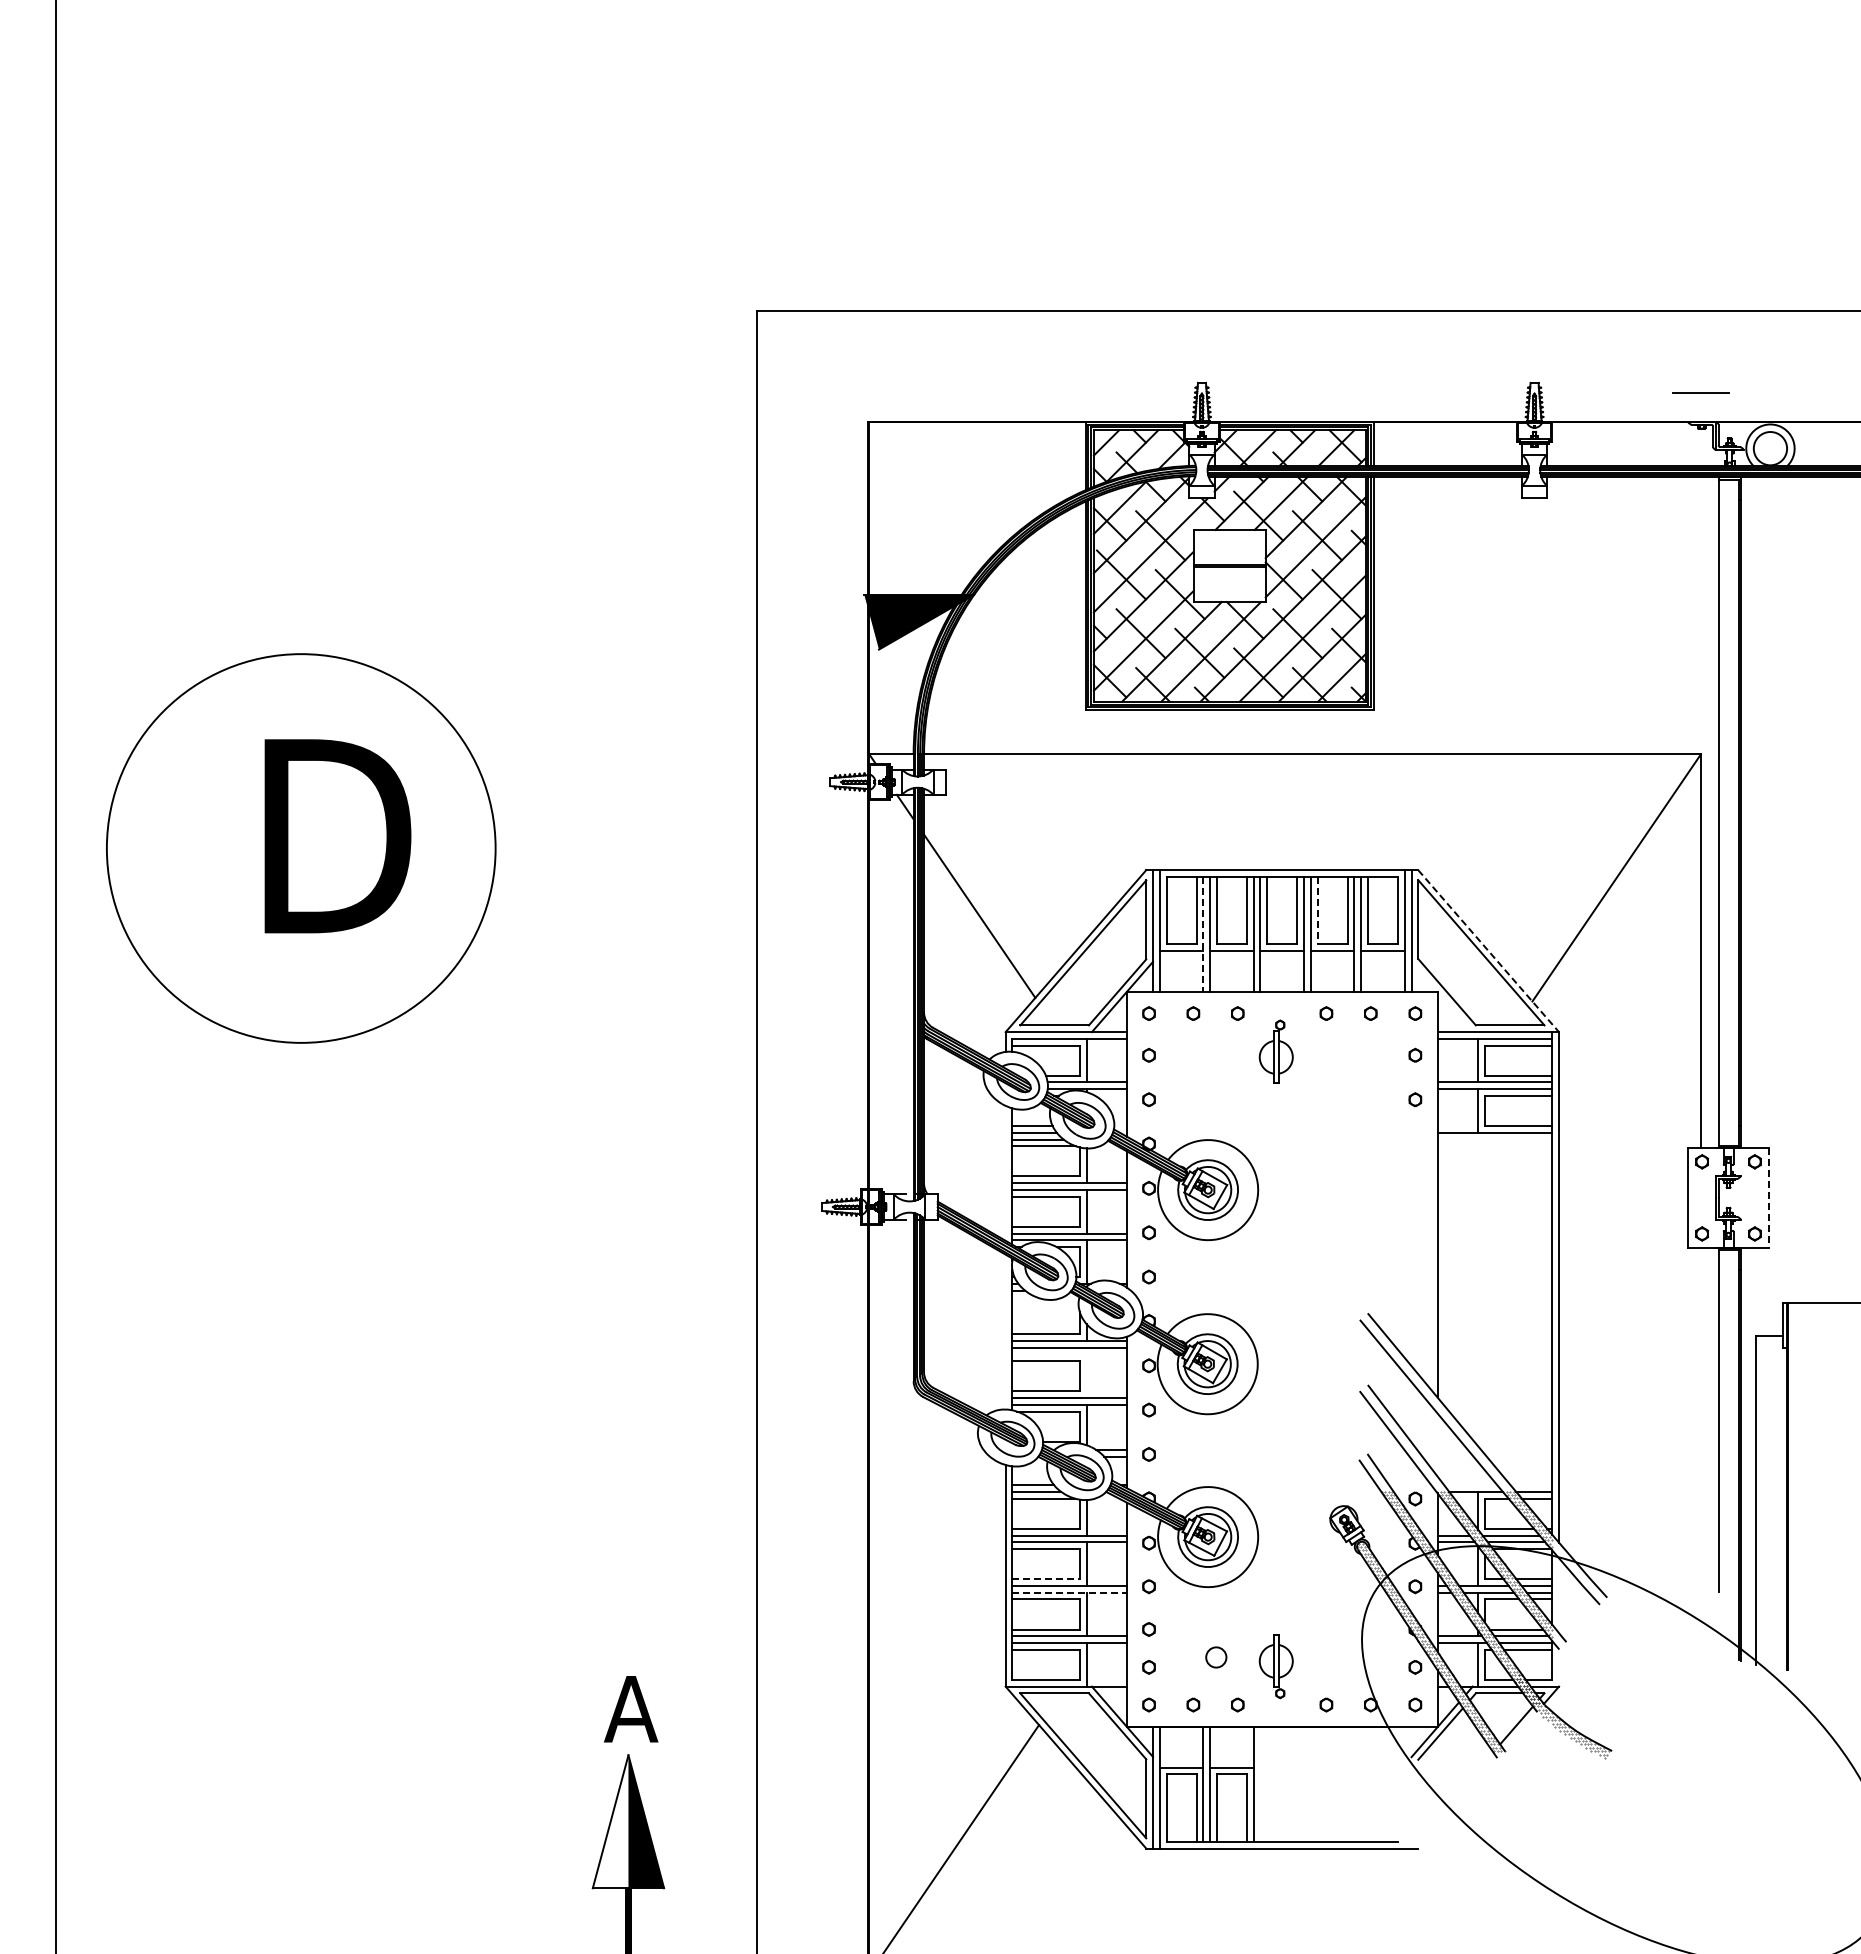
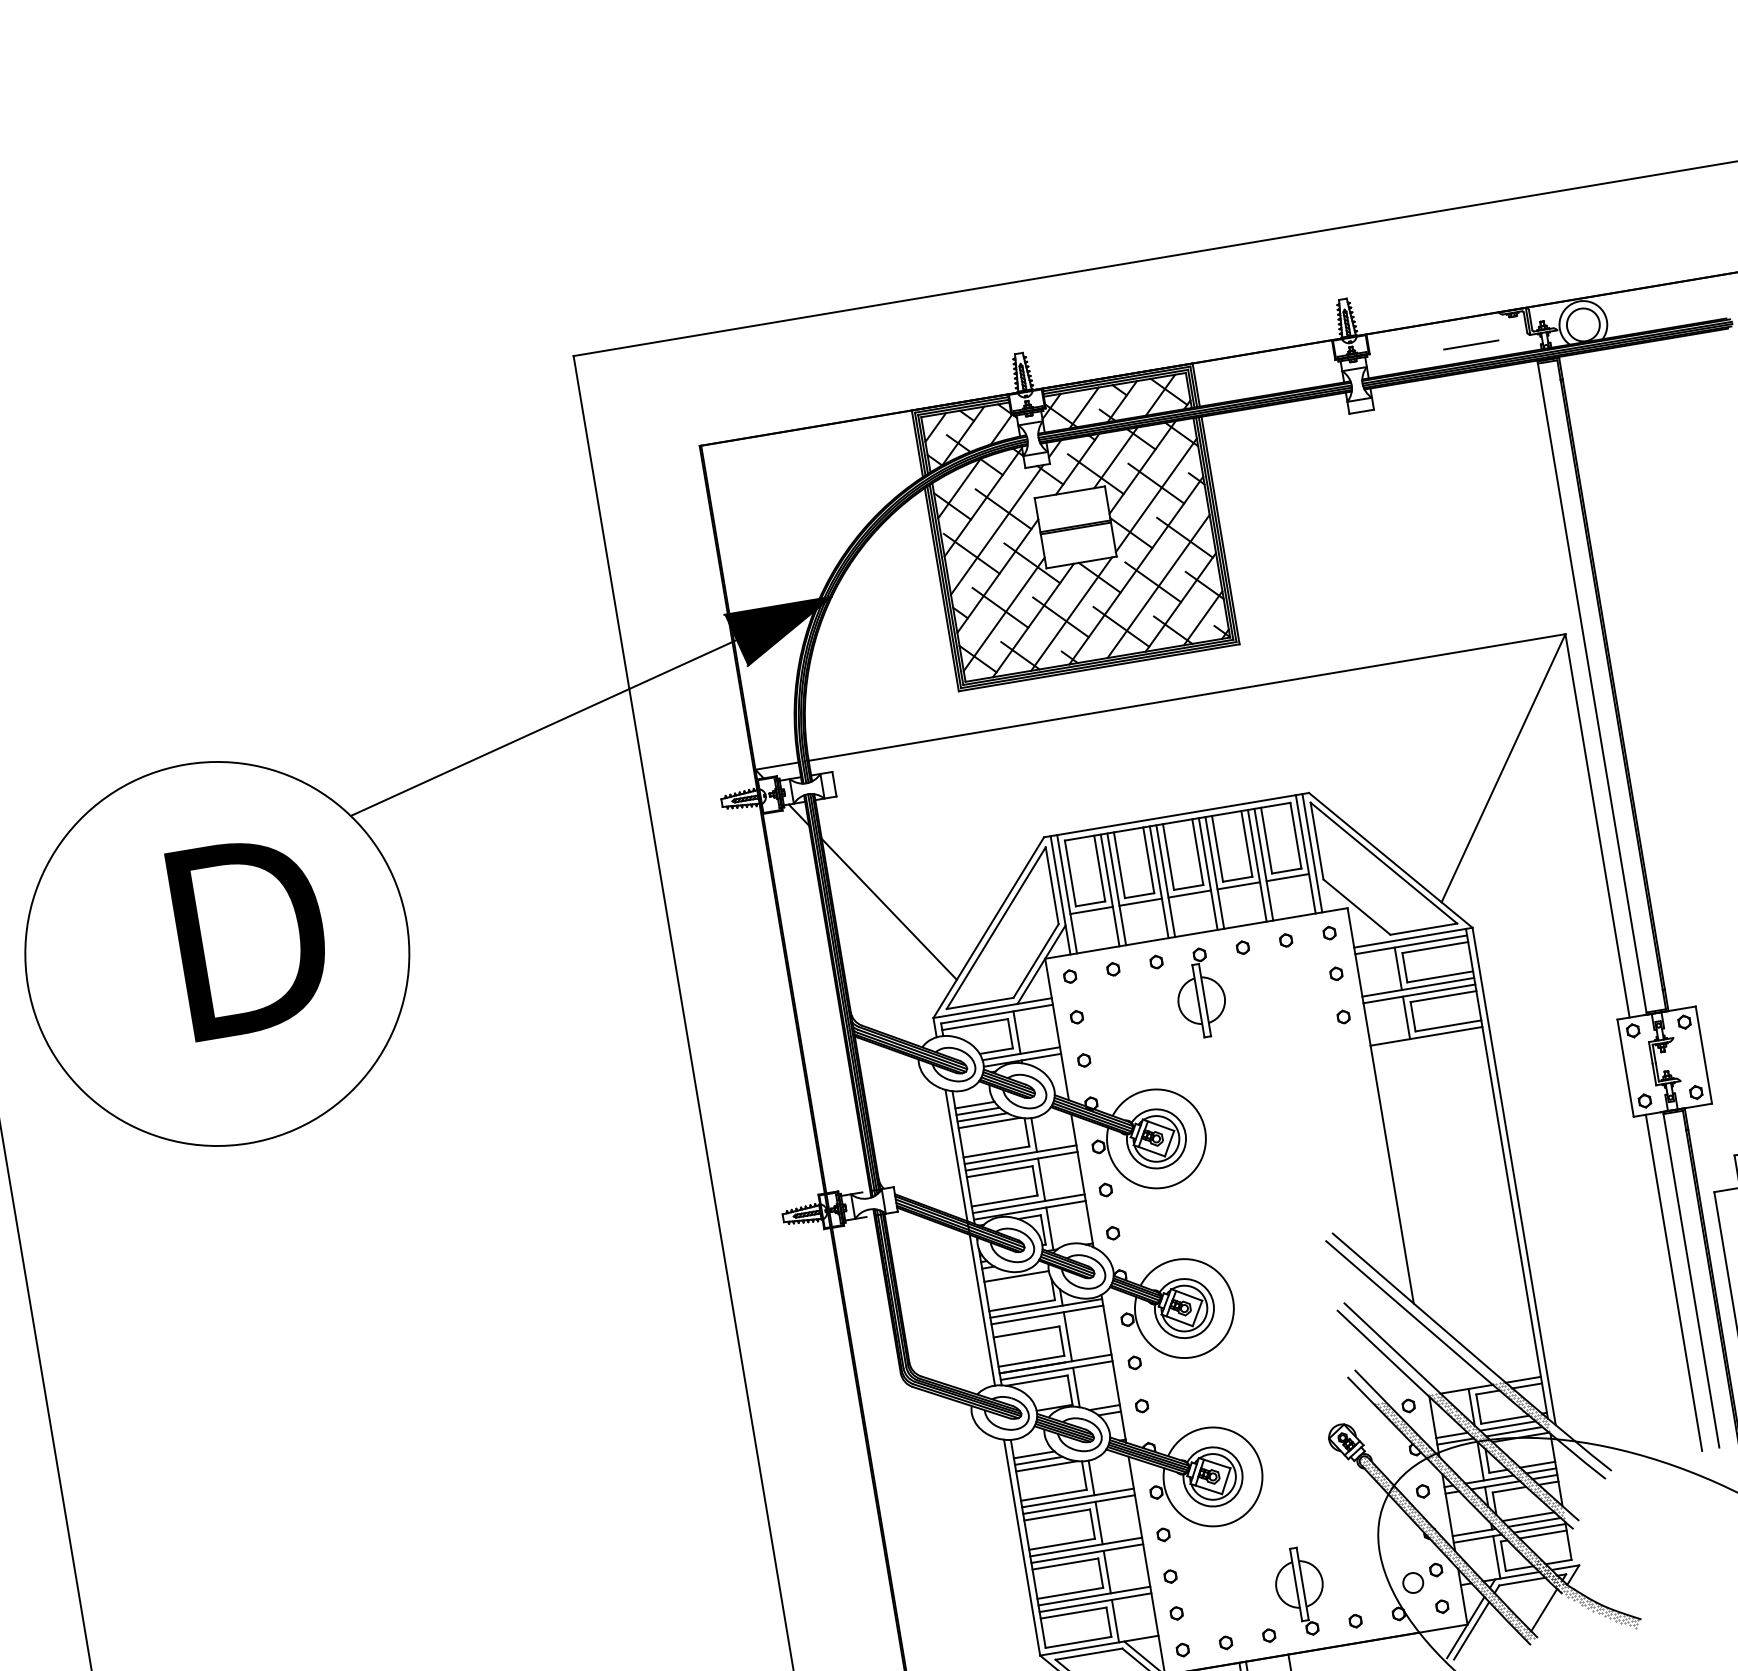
line: (1700, 392) -> (1470, 344), moved
line: (664, 677) -> (543, 728), added
line: (1317, 910) -> (1217, 848), dashed -> solid
line: (1203, 934) -> (1110, 890), dashed -> solid
line: (1488, 951) -> (1390, 860), dashed -> solid
part: (1275, 1051) -> (1199, 992), size x1.43
line: (1768, 1197) -> (1703, 1054), dashed -> solid
line: (1005, 1257) -> (970, 1237), added
line: (1045, 1304) -> (1016, 1276), added
line: (1086, 1372) -> (1067, 1336), added
line: (1700, 1419) -> (1673, 1282), added
line: (1046, 1579) -> (1062, 1544), dashed -> solid
line: (1070, 1592) -> (1087, 1553), dashed -> solid
circle: (1216, 1657) -> (1413, 1582), moved
part: (1275, 1666) -> (1299, 1592), size x1.43

